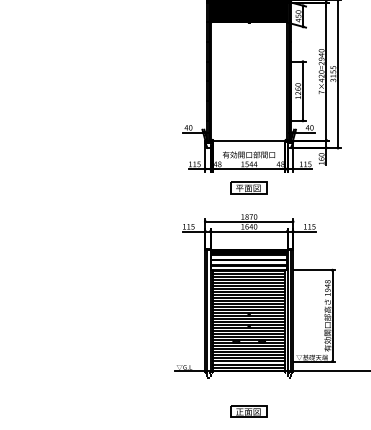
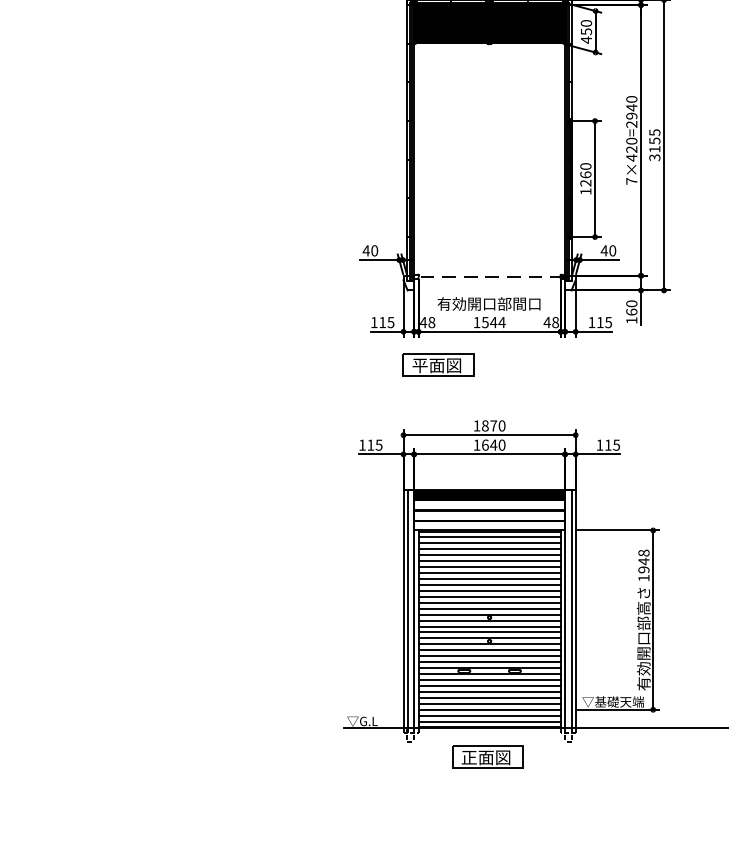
line: (249, 140) -> (490, 275), solid -> dashed
part: (248, 187) -> (437, 364), moved
part: (248, 411) -> (486, 756), moved

